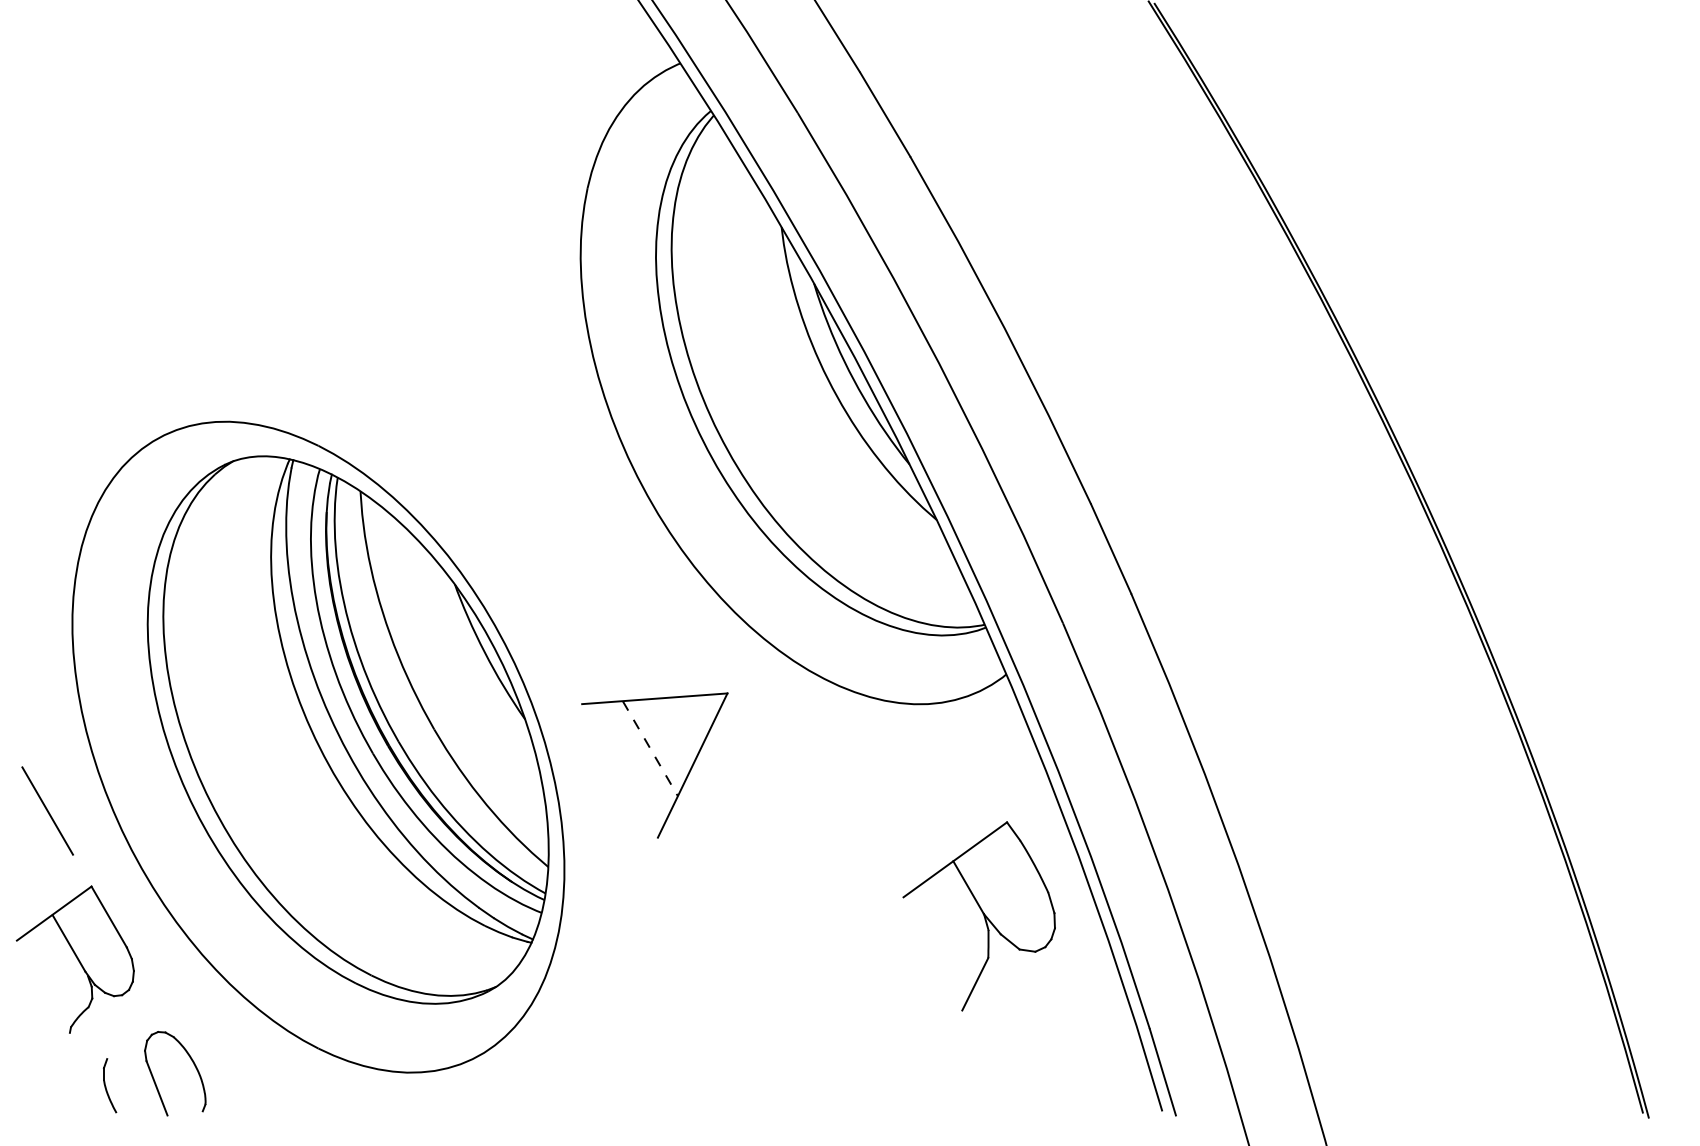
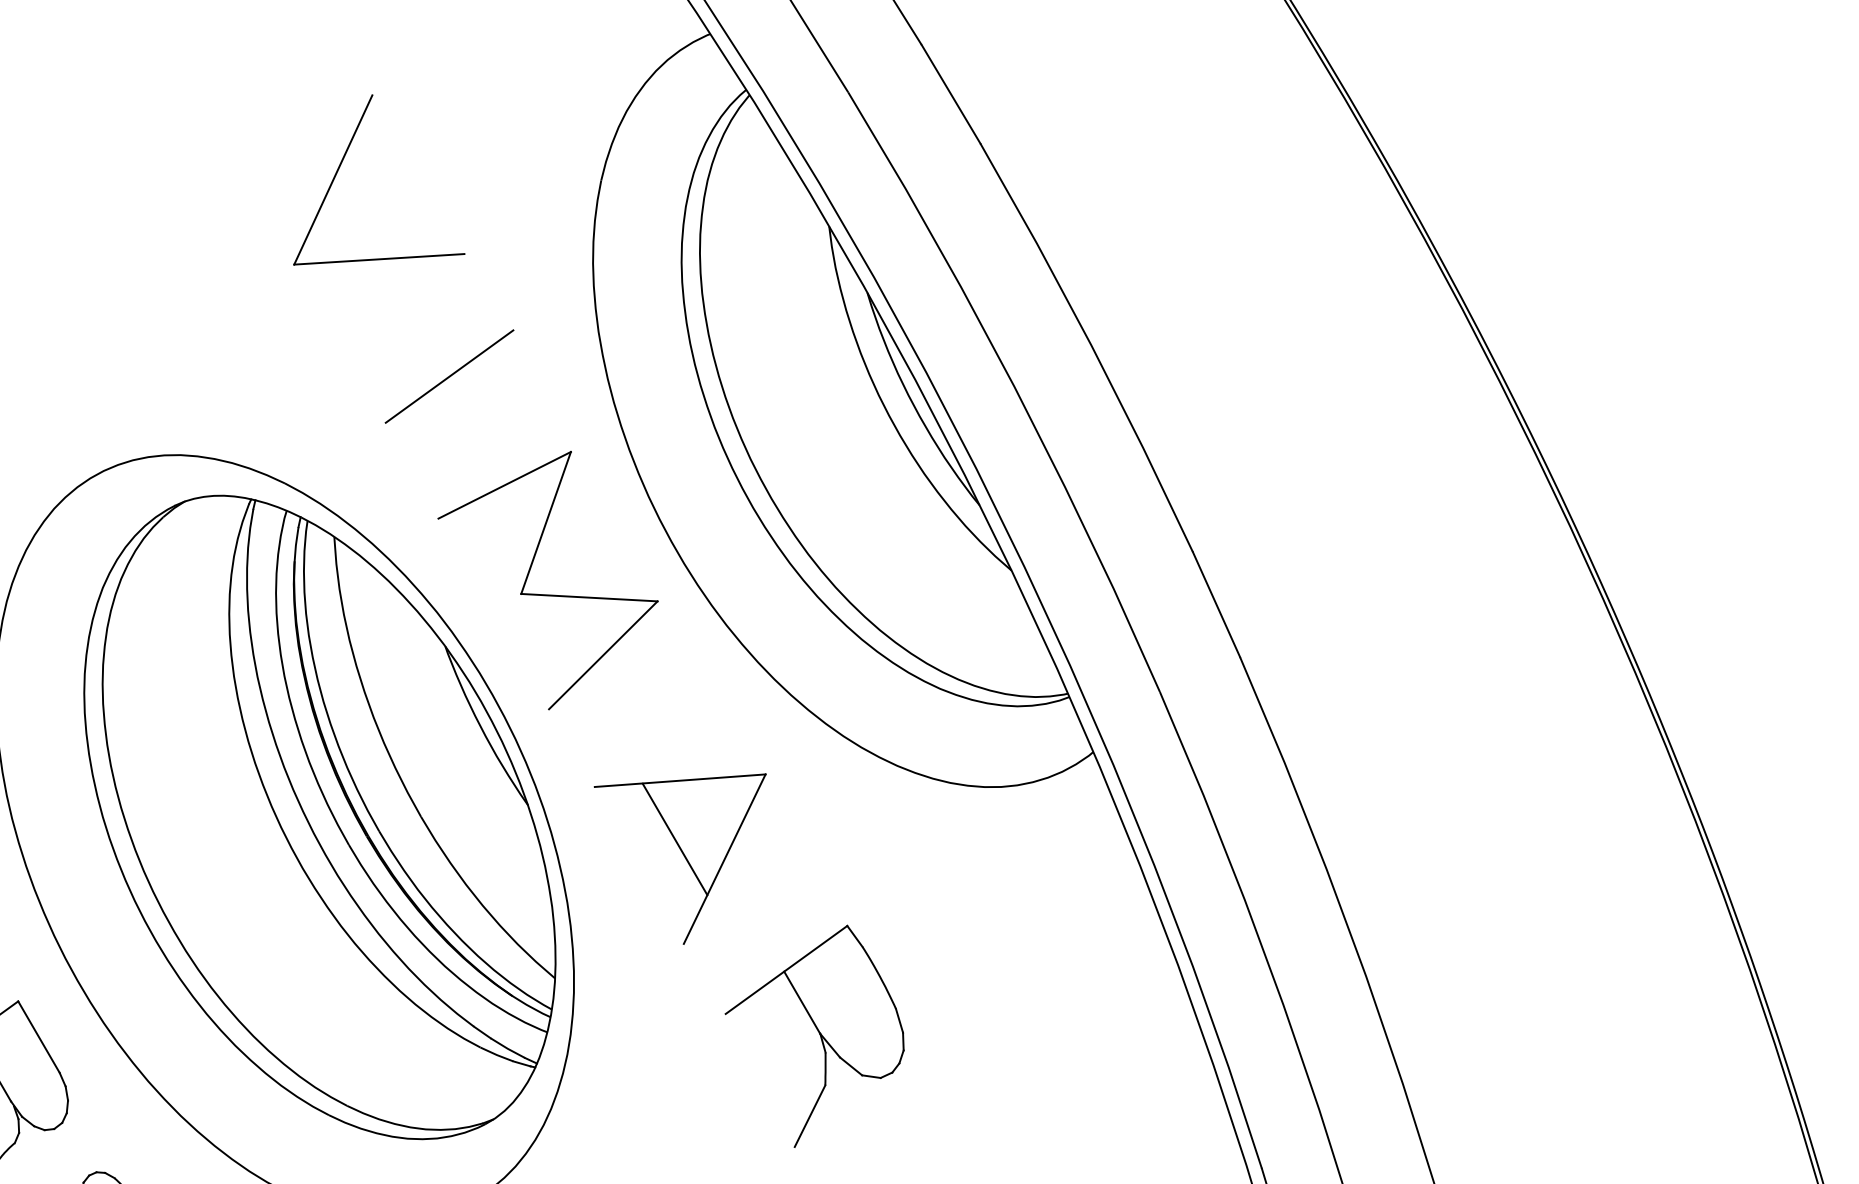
part: (368, 171) -> (343, 161), added
line: (458, 354) -> (449, 376), added
part: (542, 540) -> (548, 594), added
line: (650, 748) -> (675, 839), dashed -> solid
part: (978, 916) -> (813, 1036), moved

